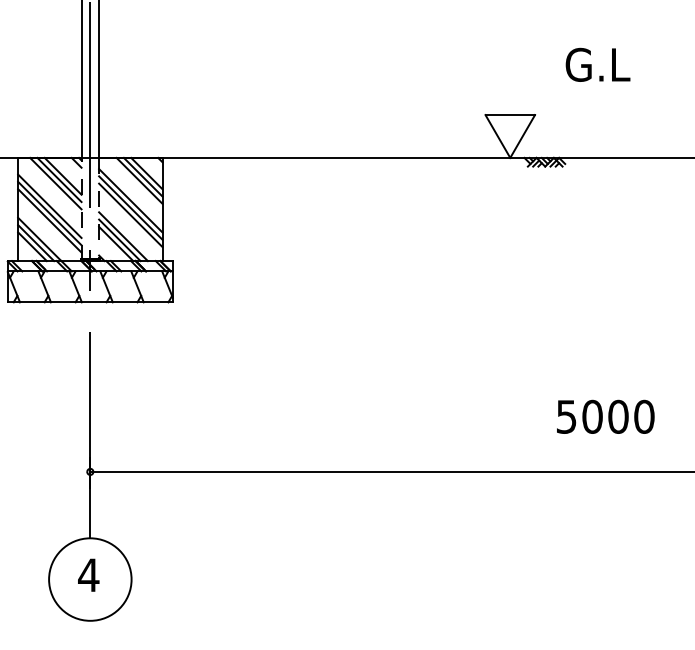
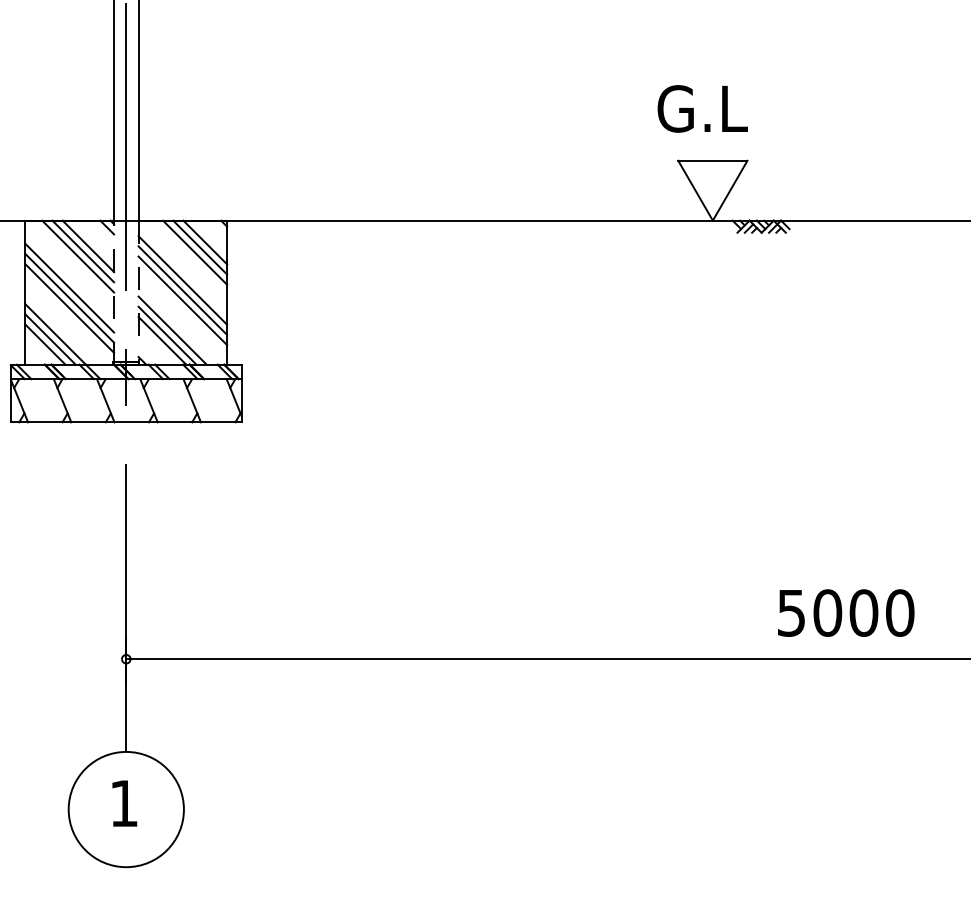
text: (597, 64) -> (701, 108), moved
text: (605, 416) -> (845, 612), moved
text: (88, 574) -> (123, 802), 4 -> 1

